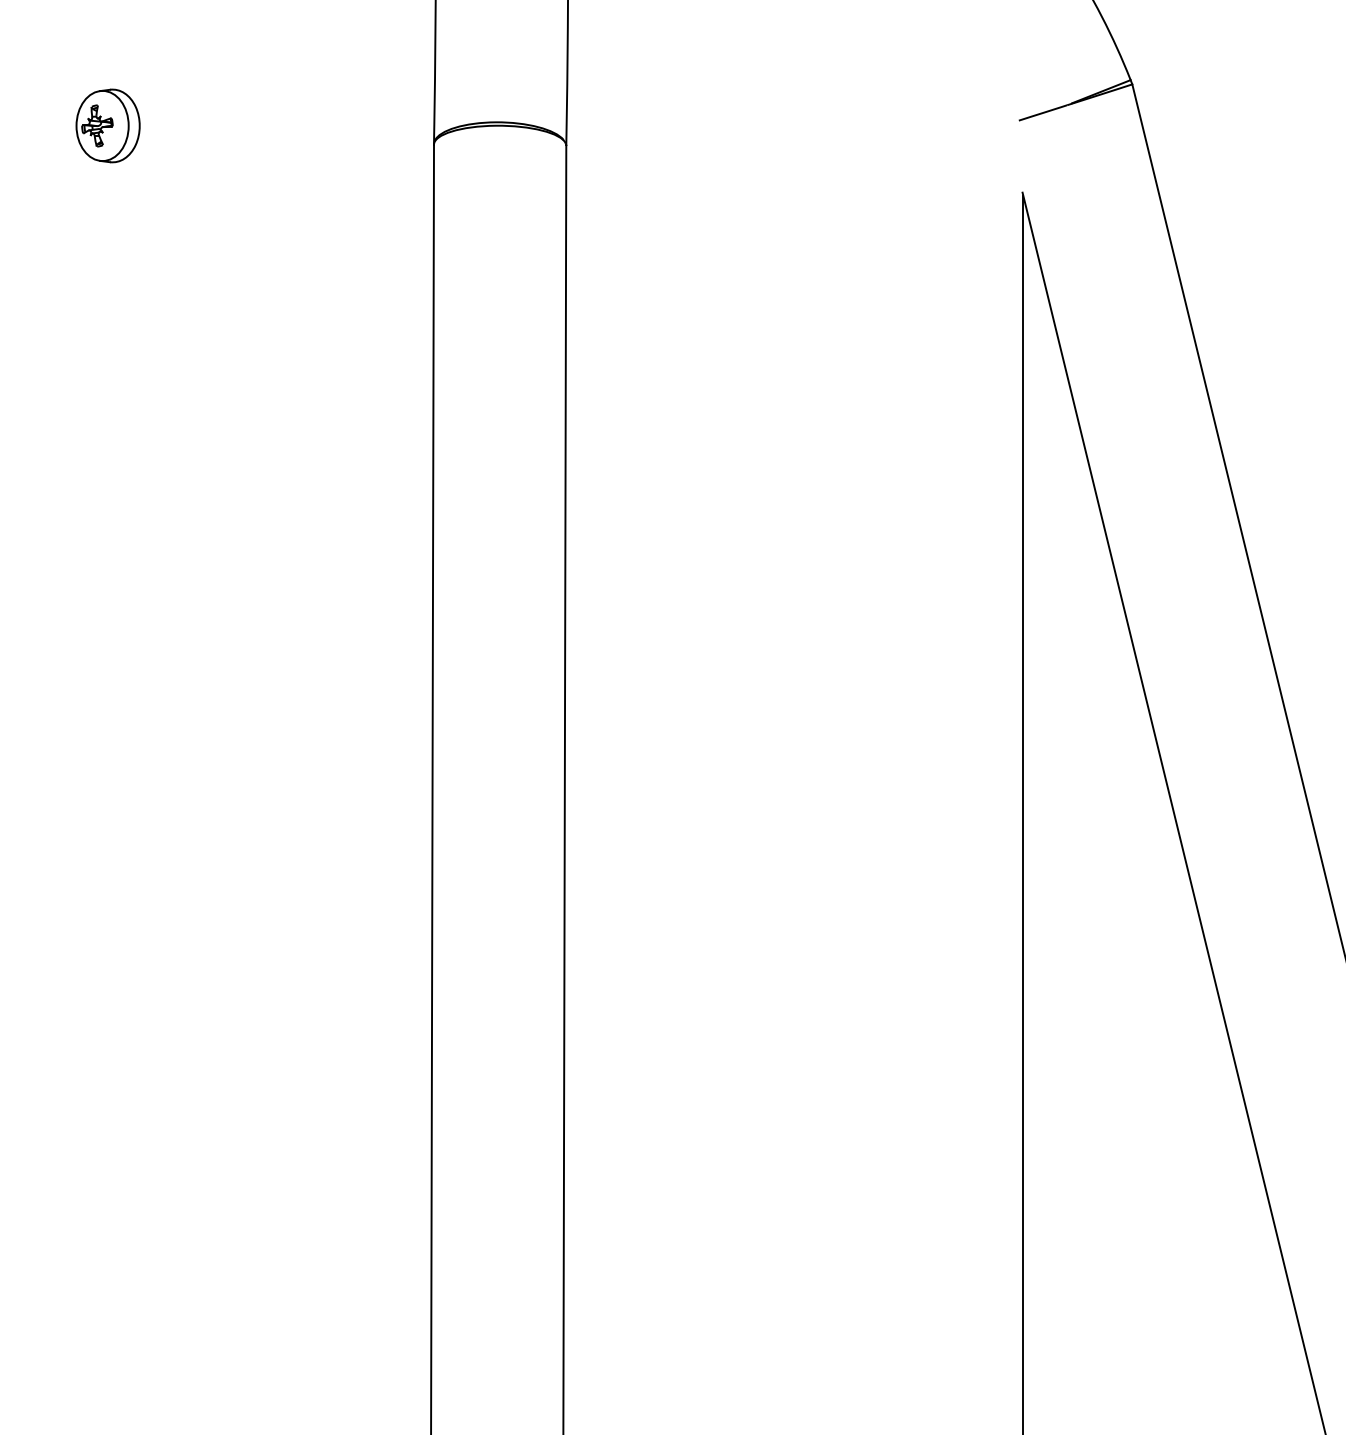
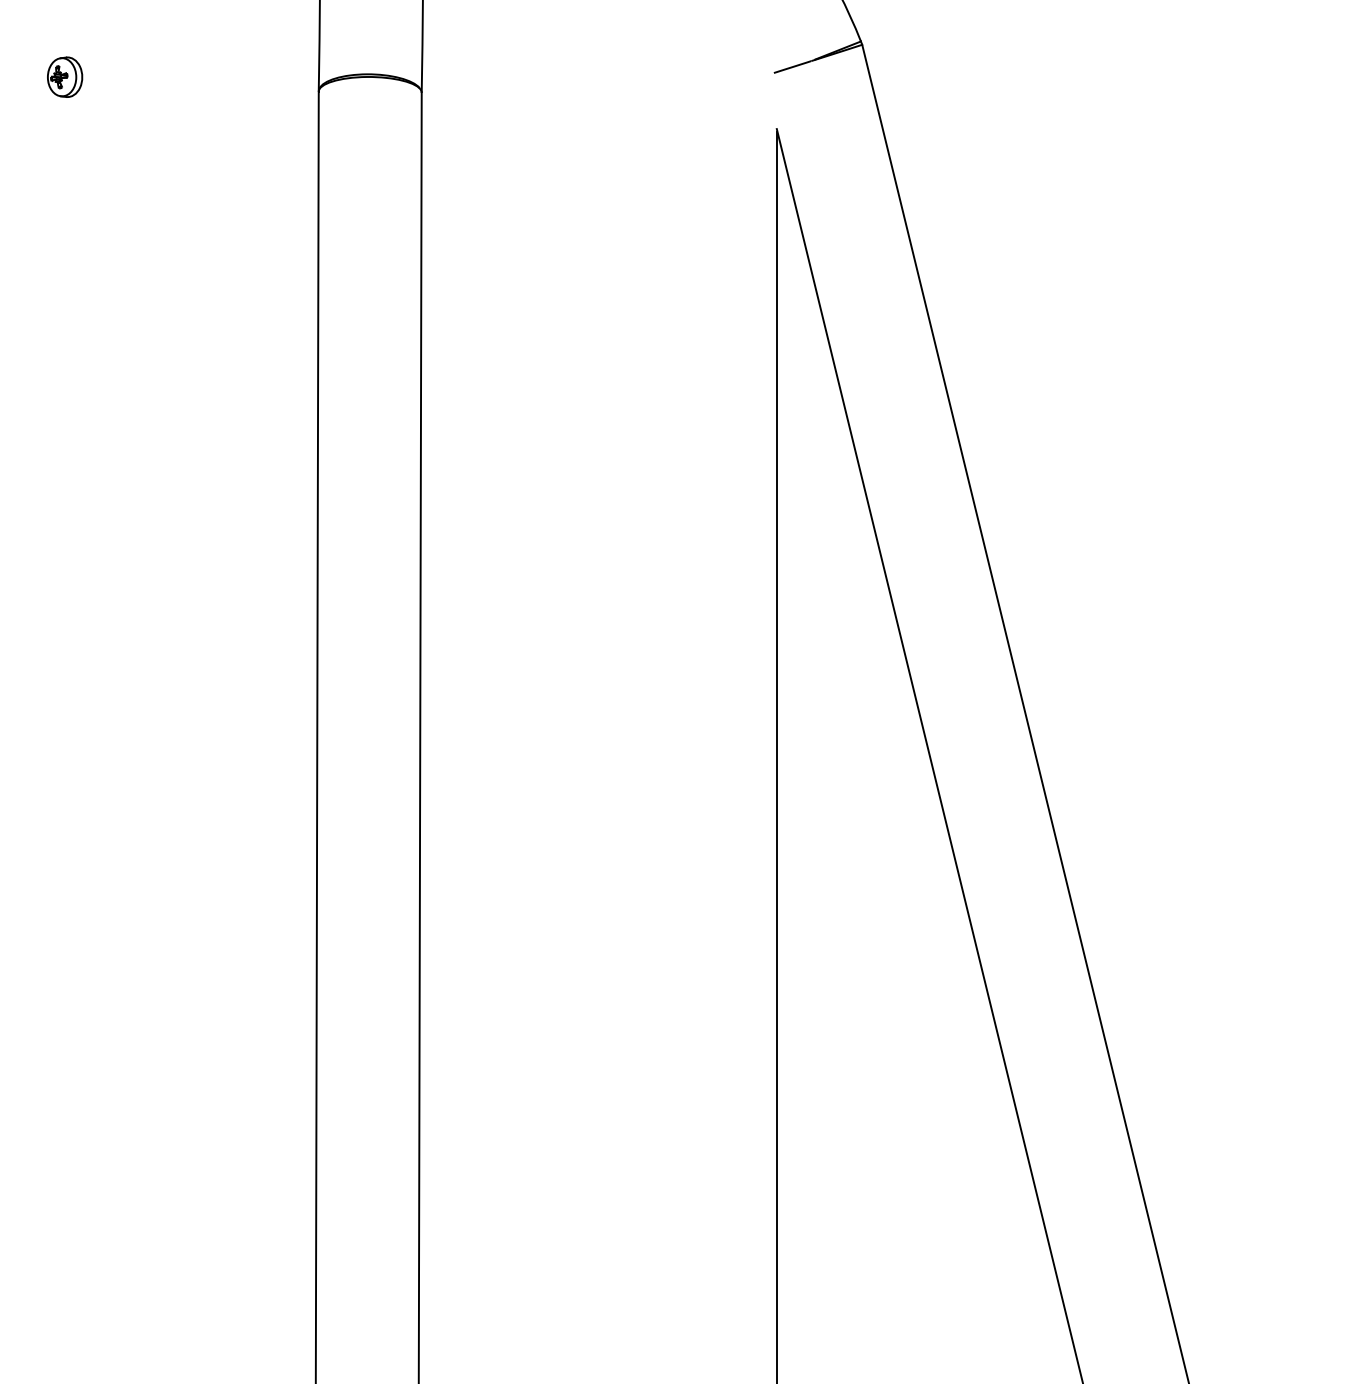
part: (107, 126) -> (64, 77), size x0.7

